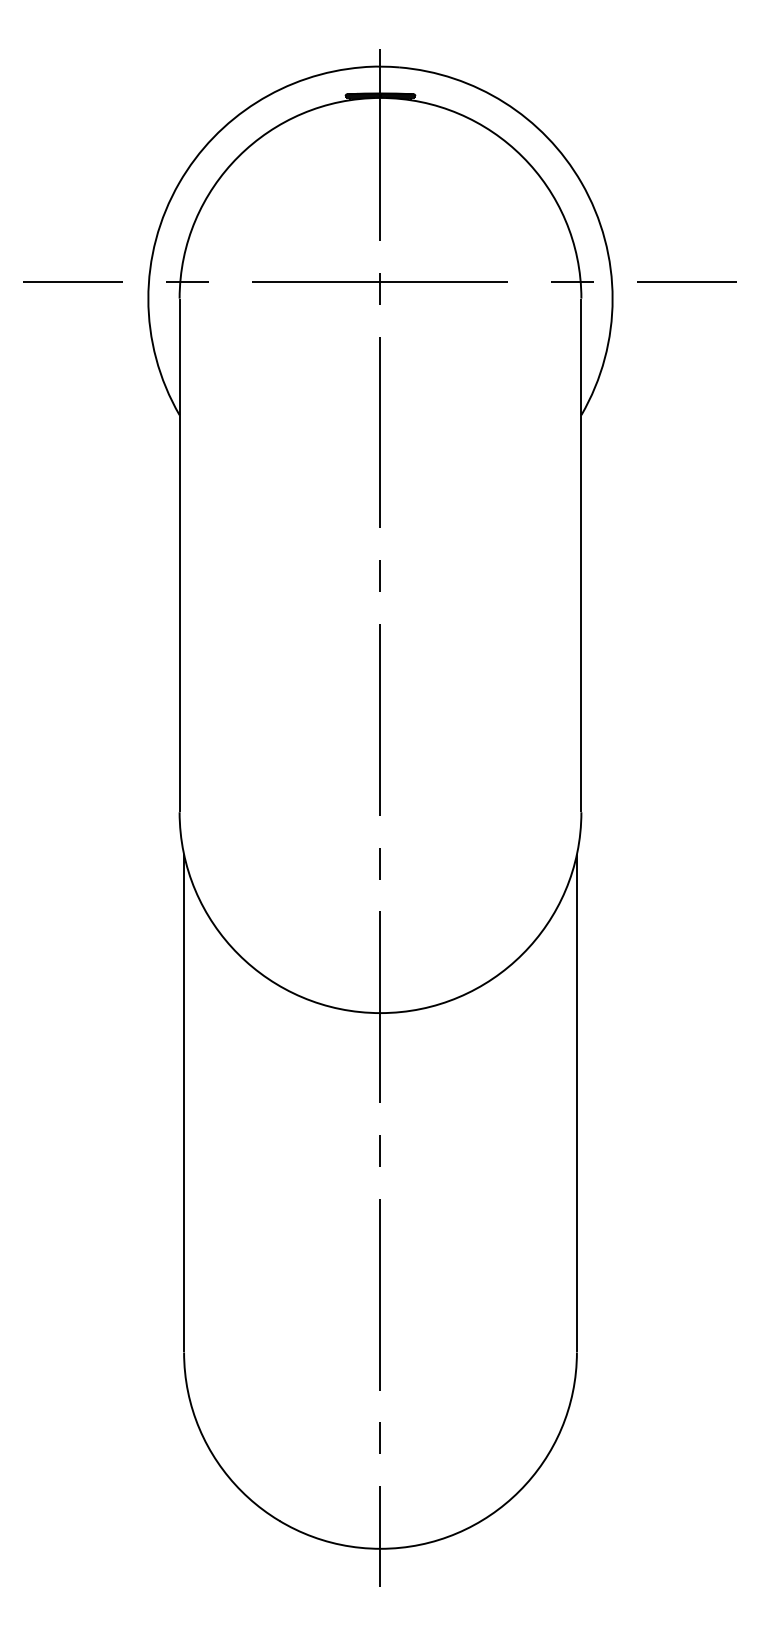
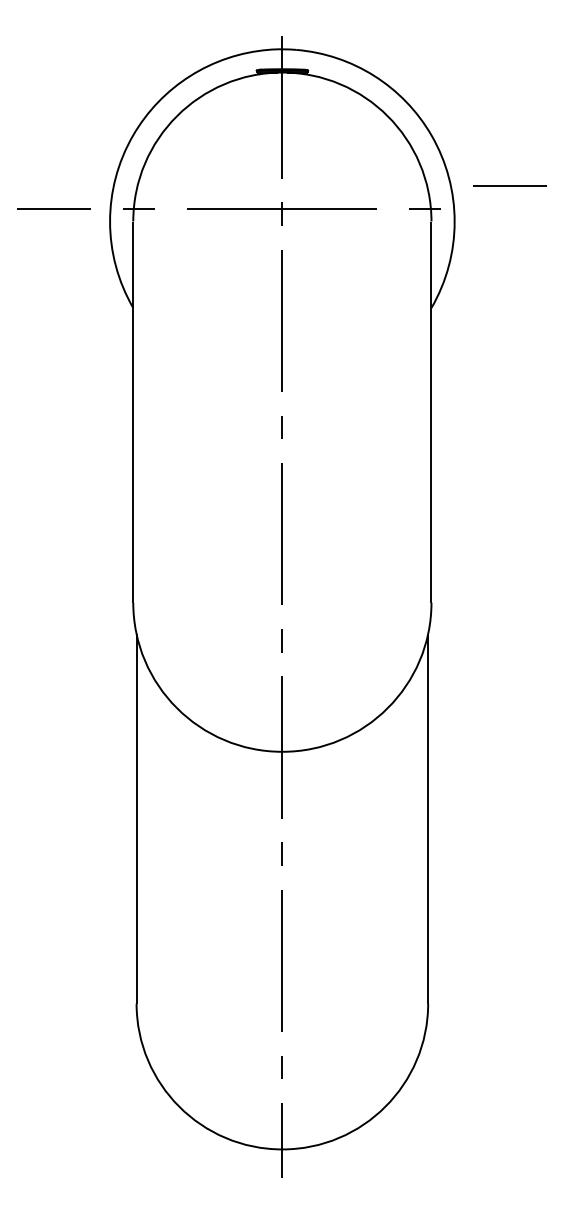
line: (686, 281) -> (509, 185), moved

